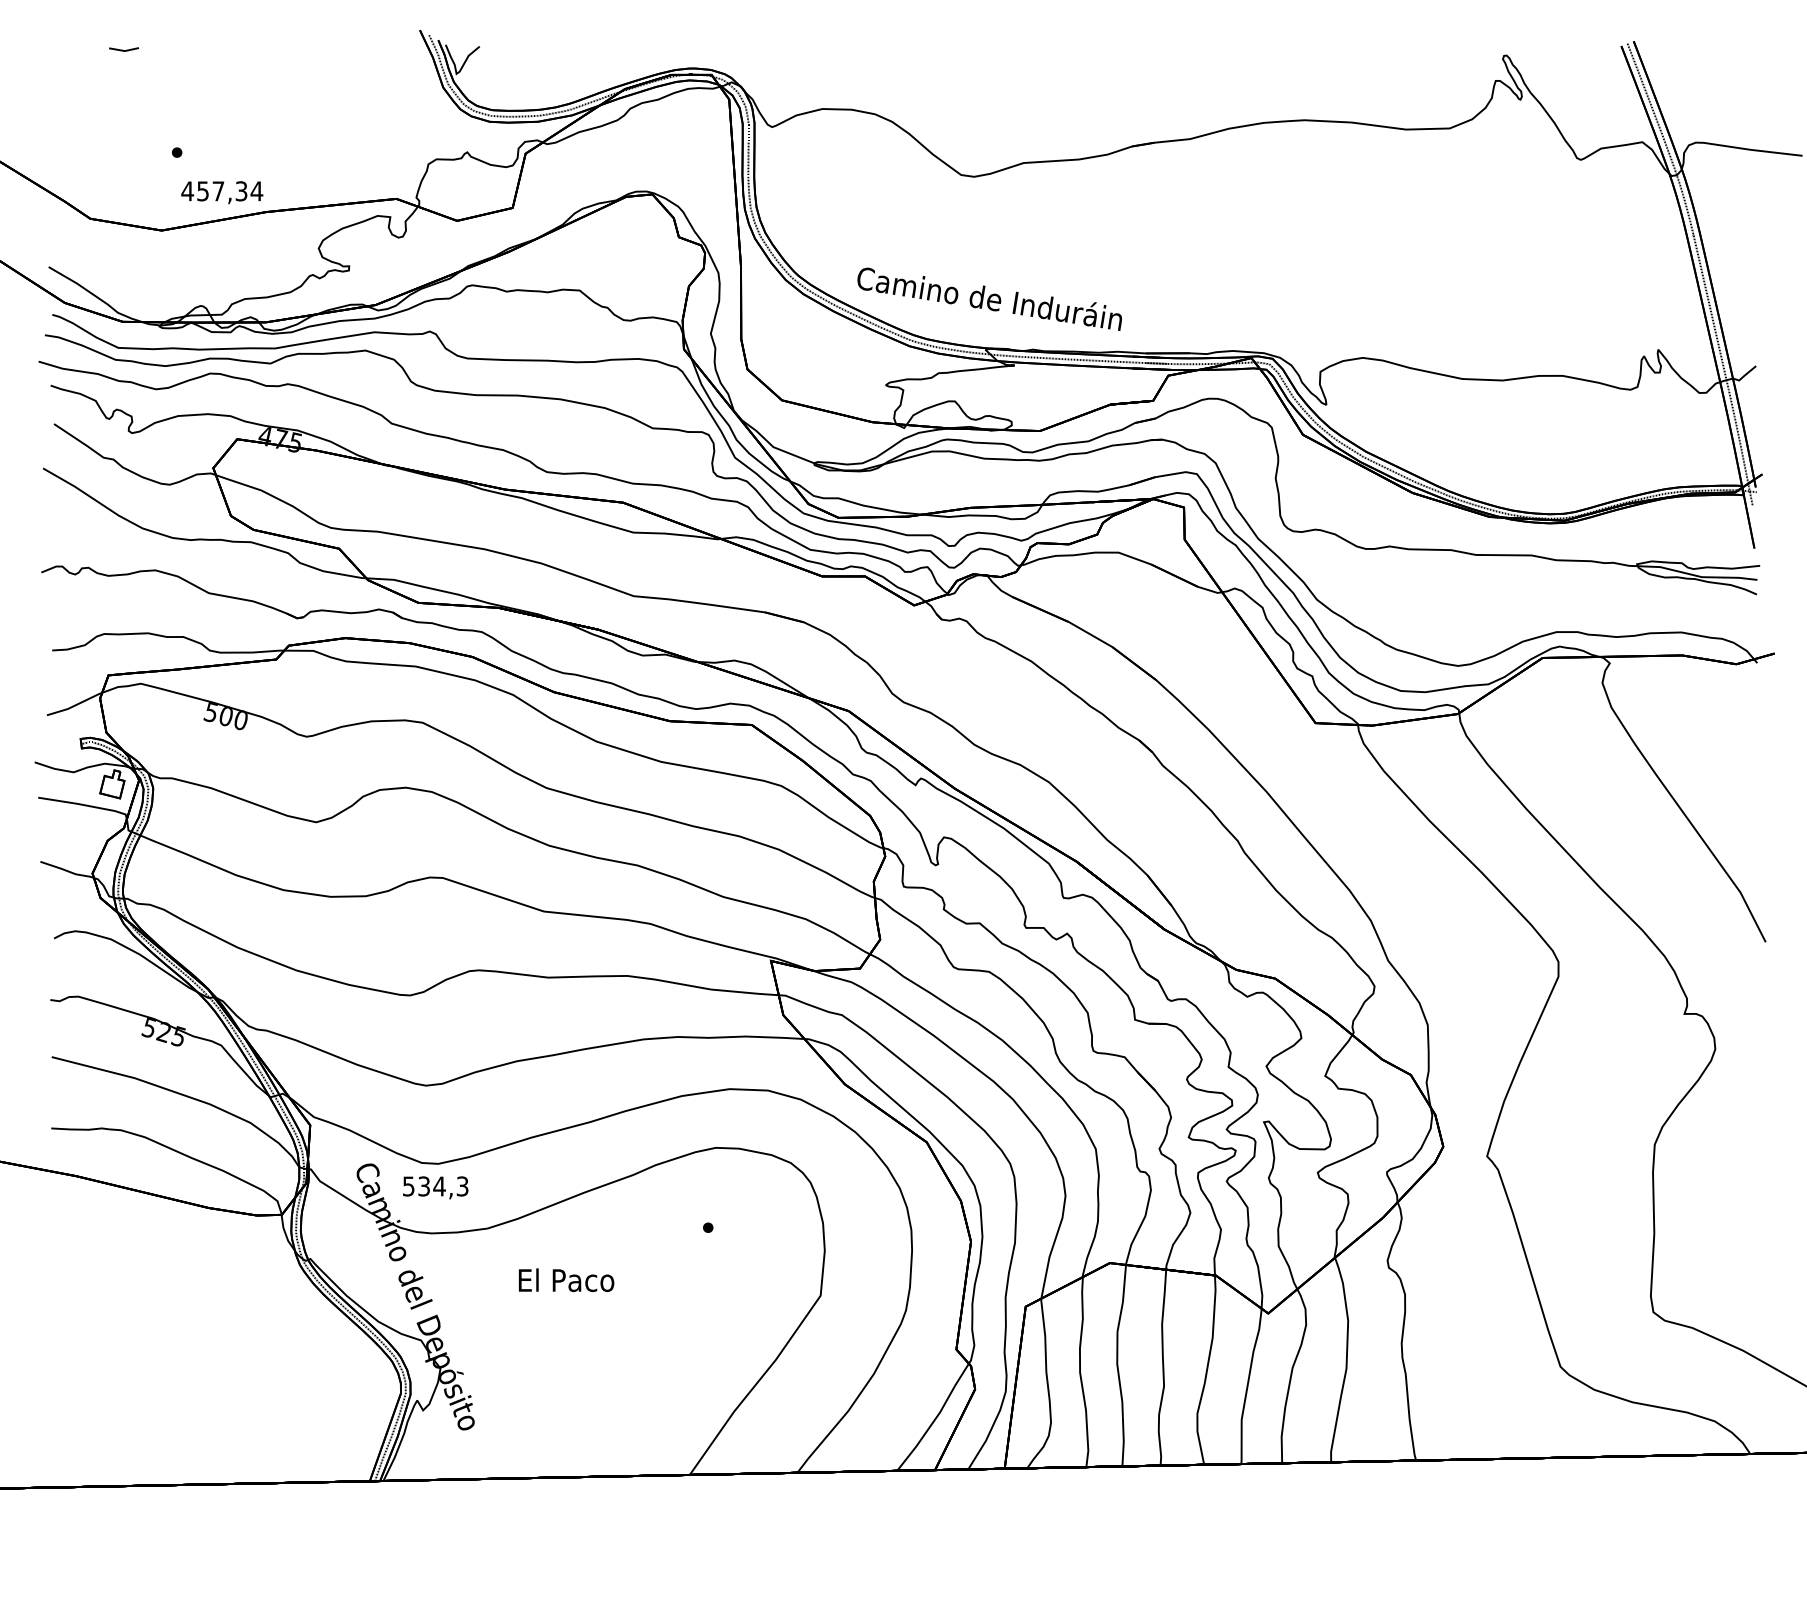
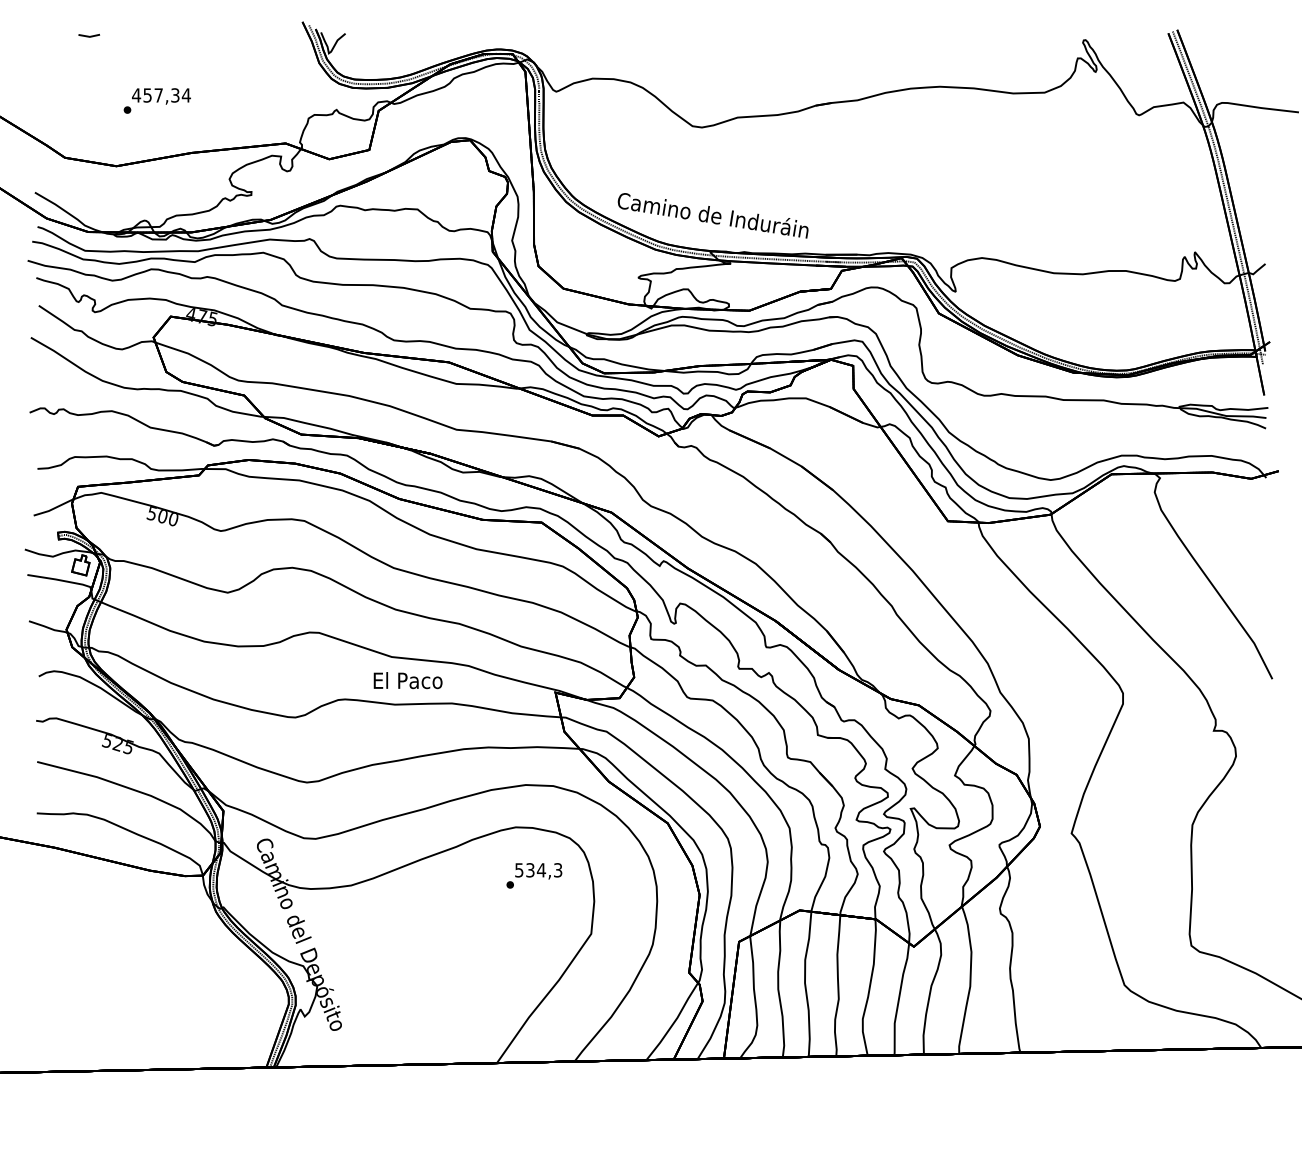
text: (222, 192) -> (161, 96), moved
text: (435, 1187) -> (538, 871), moved
text: (566, 1279) -> (408, 680), moved

